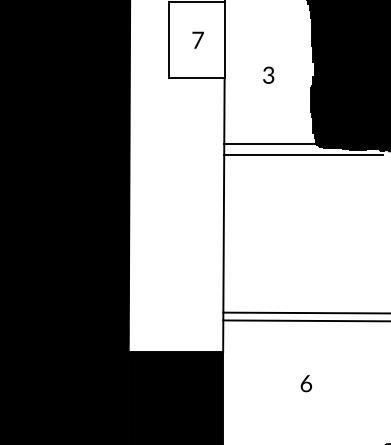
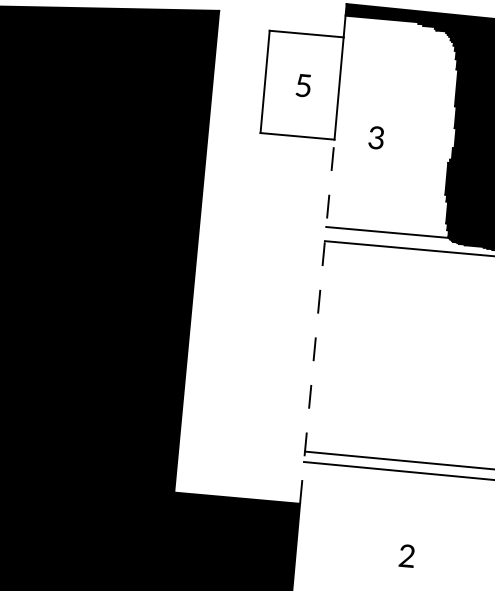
text: (197, 39) -> (303, 84), 7 -> 5
text: (268, 74) -> (376, 136), moved
line: (223, 215) -> (316, 322), solid -> dashed
text: (306, 383) -> (407, 555), 6 -> 2

